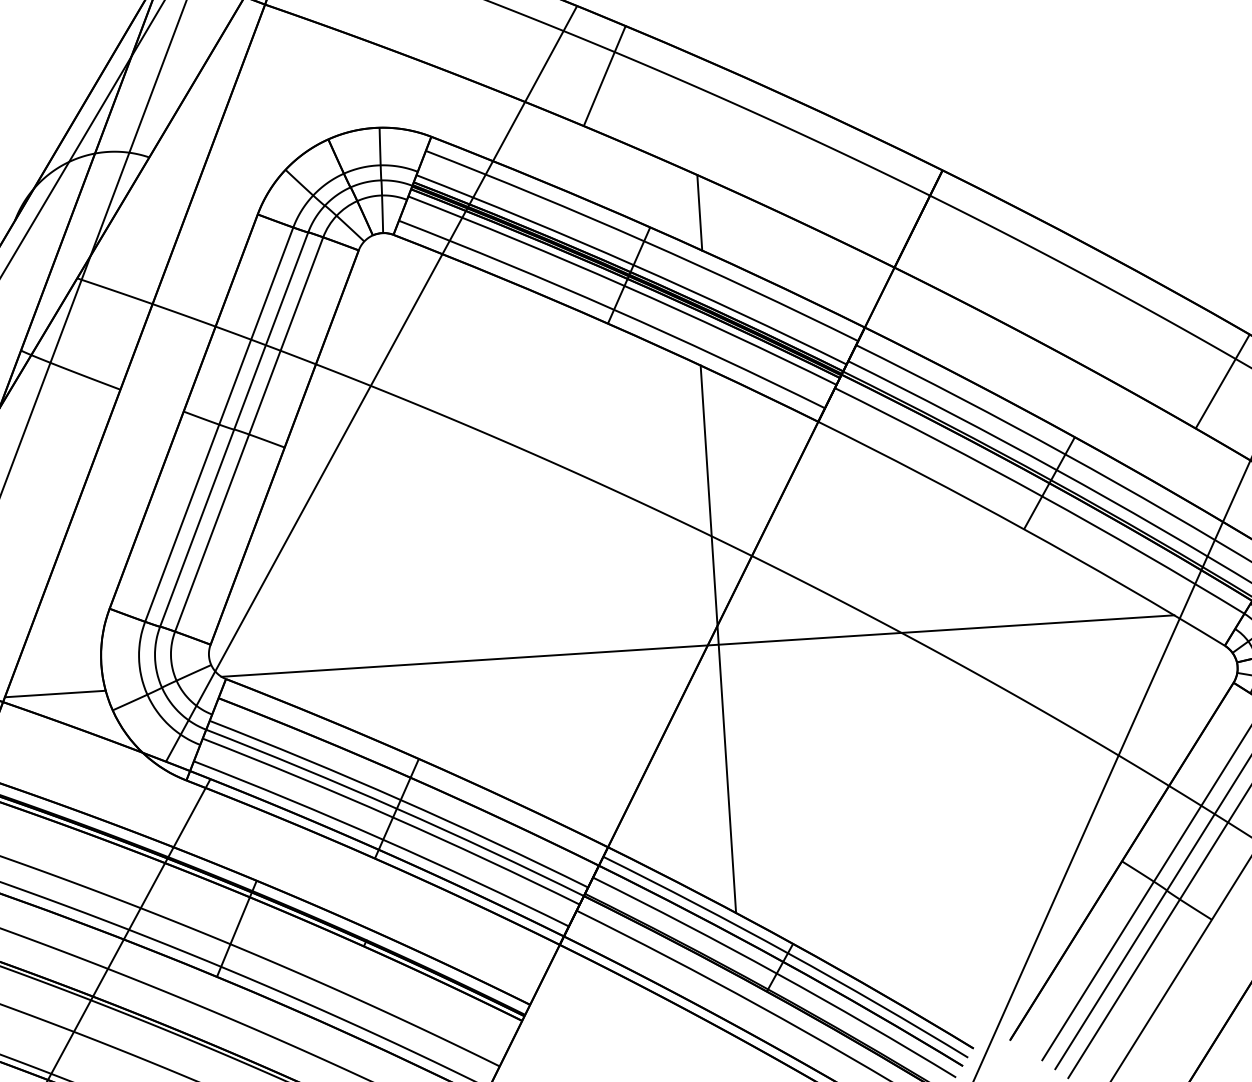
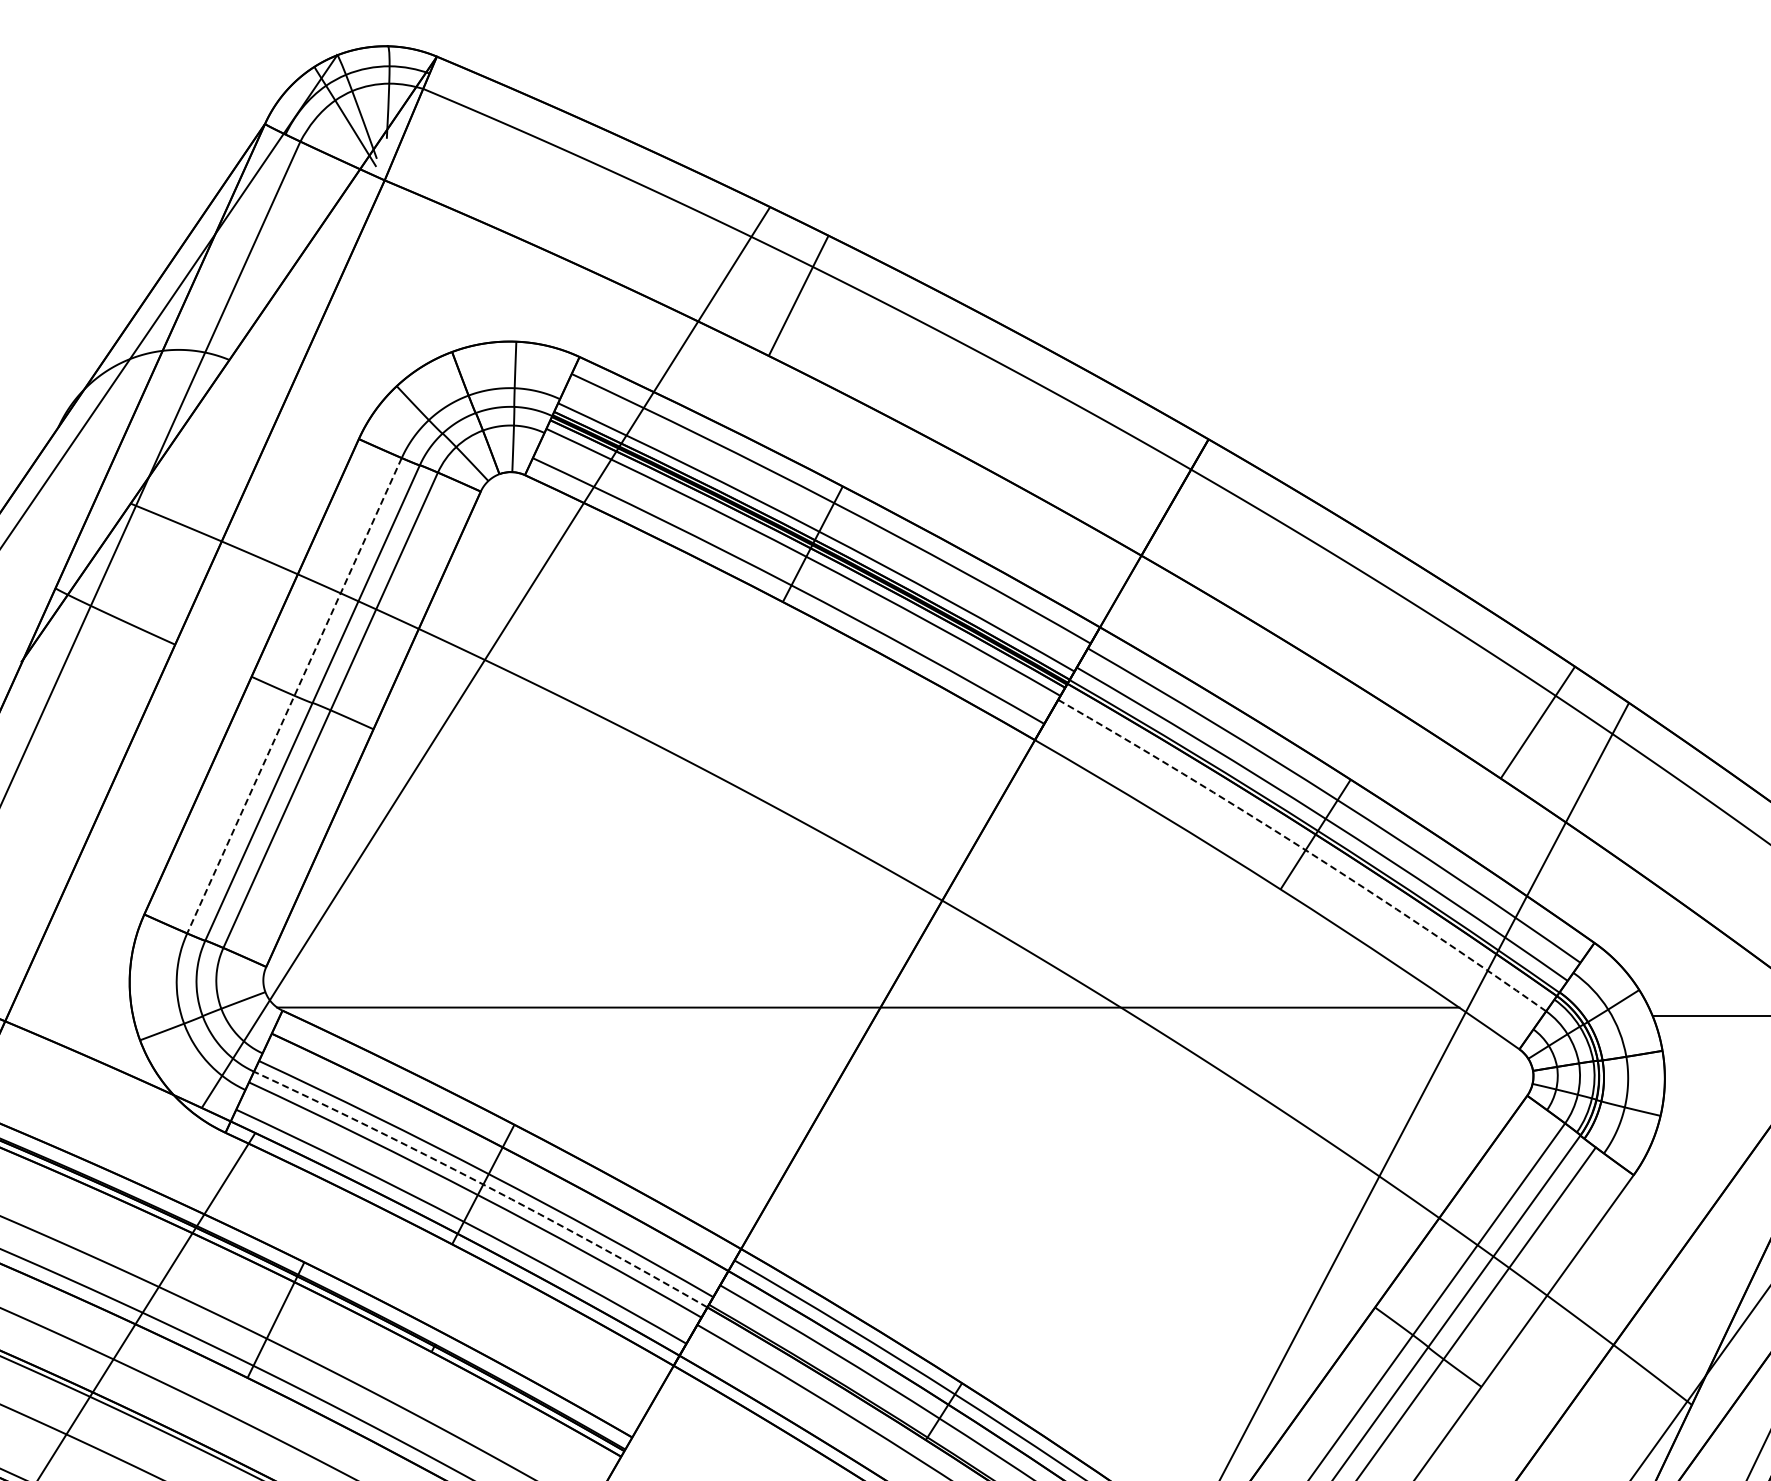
line: (700, 212) -> (905, 472), removed
line: (219, 424) -> (294, 695), solid -> dashed
arc: (1042, 496) -> (1305, 850), solid -> dashed
line: (718, 638) -> (894, 1000), removed
line: (54, 694) -> (69, 1015), removed
arc: (397, 808) -> (483, 1184), solid -> dashed

